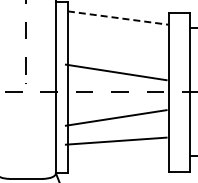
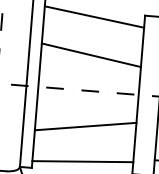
line: (118, 18) -> (94, 17), dashed -> solid
line: (115, 72) -> (90, 55), moved
line: (115, 117) -> (84, 126), moved
line: (115, 140) -> (82, 160), moved

